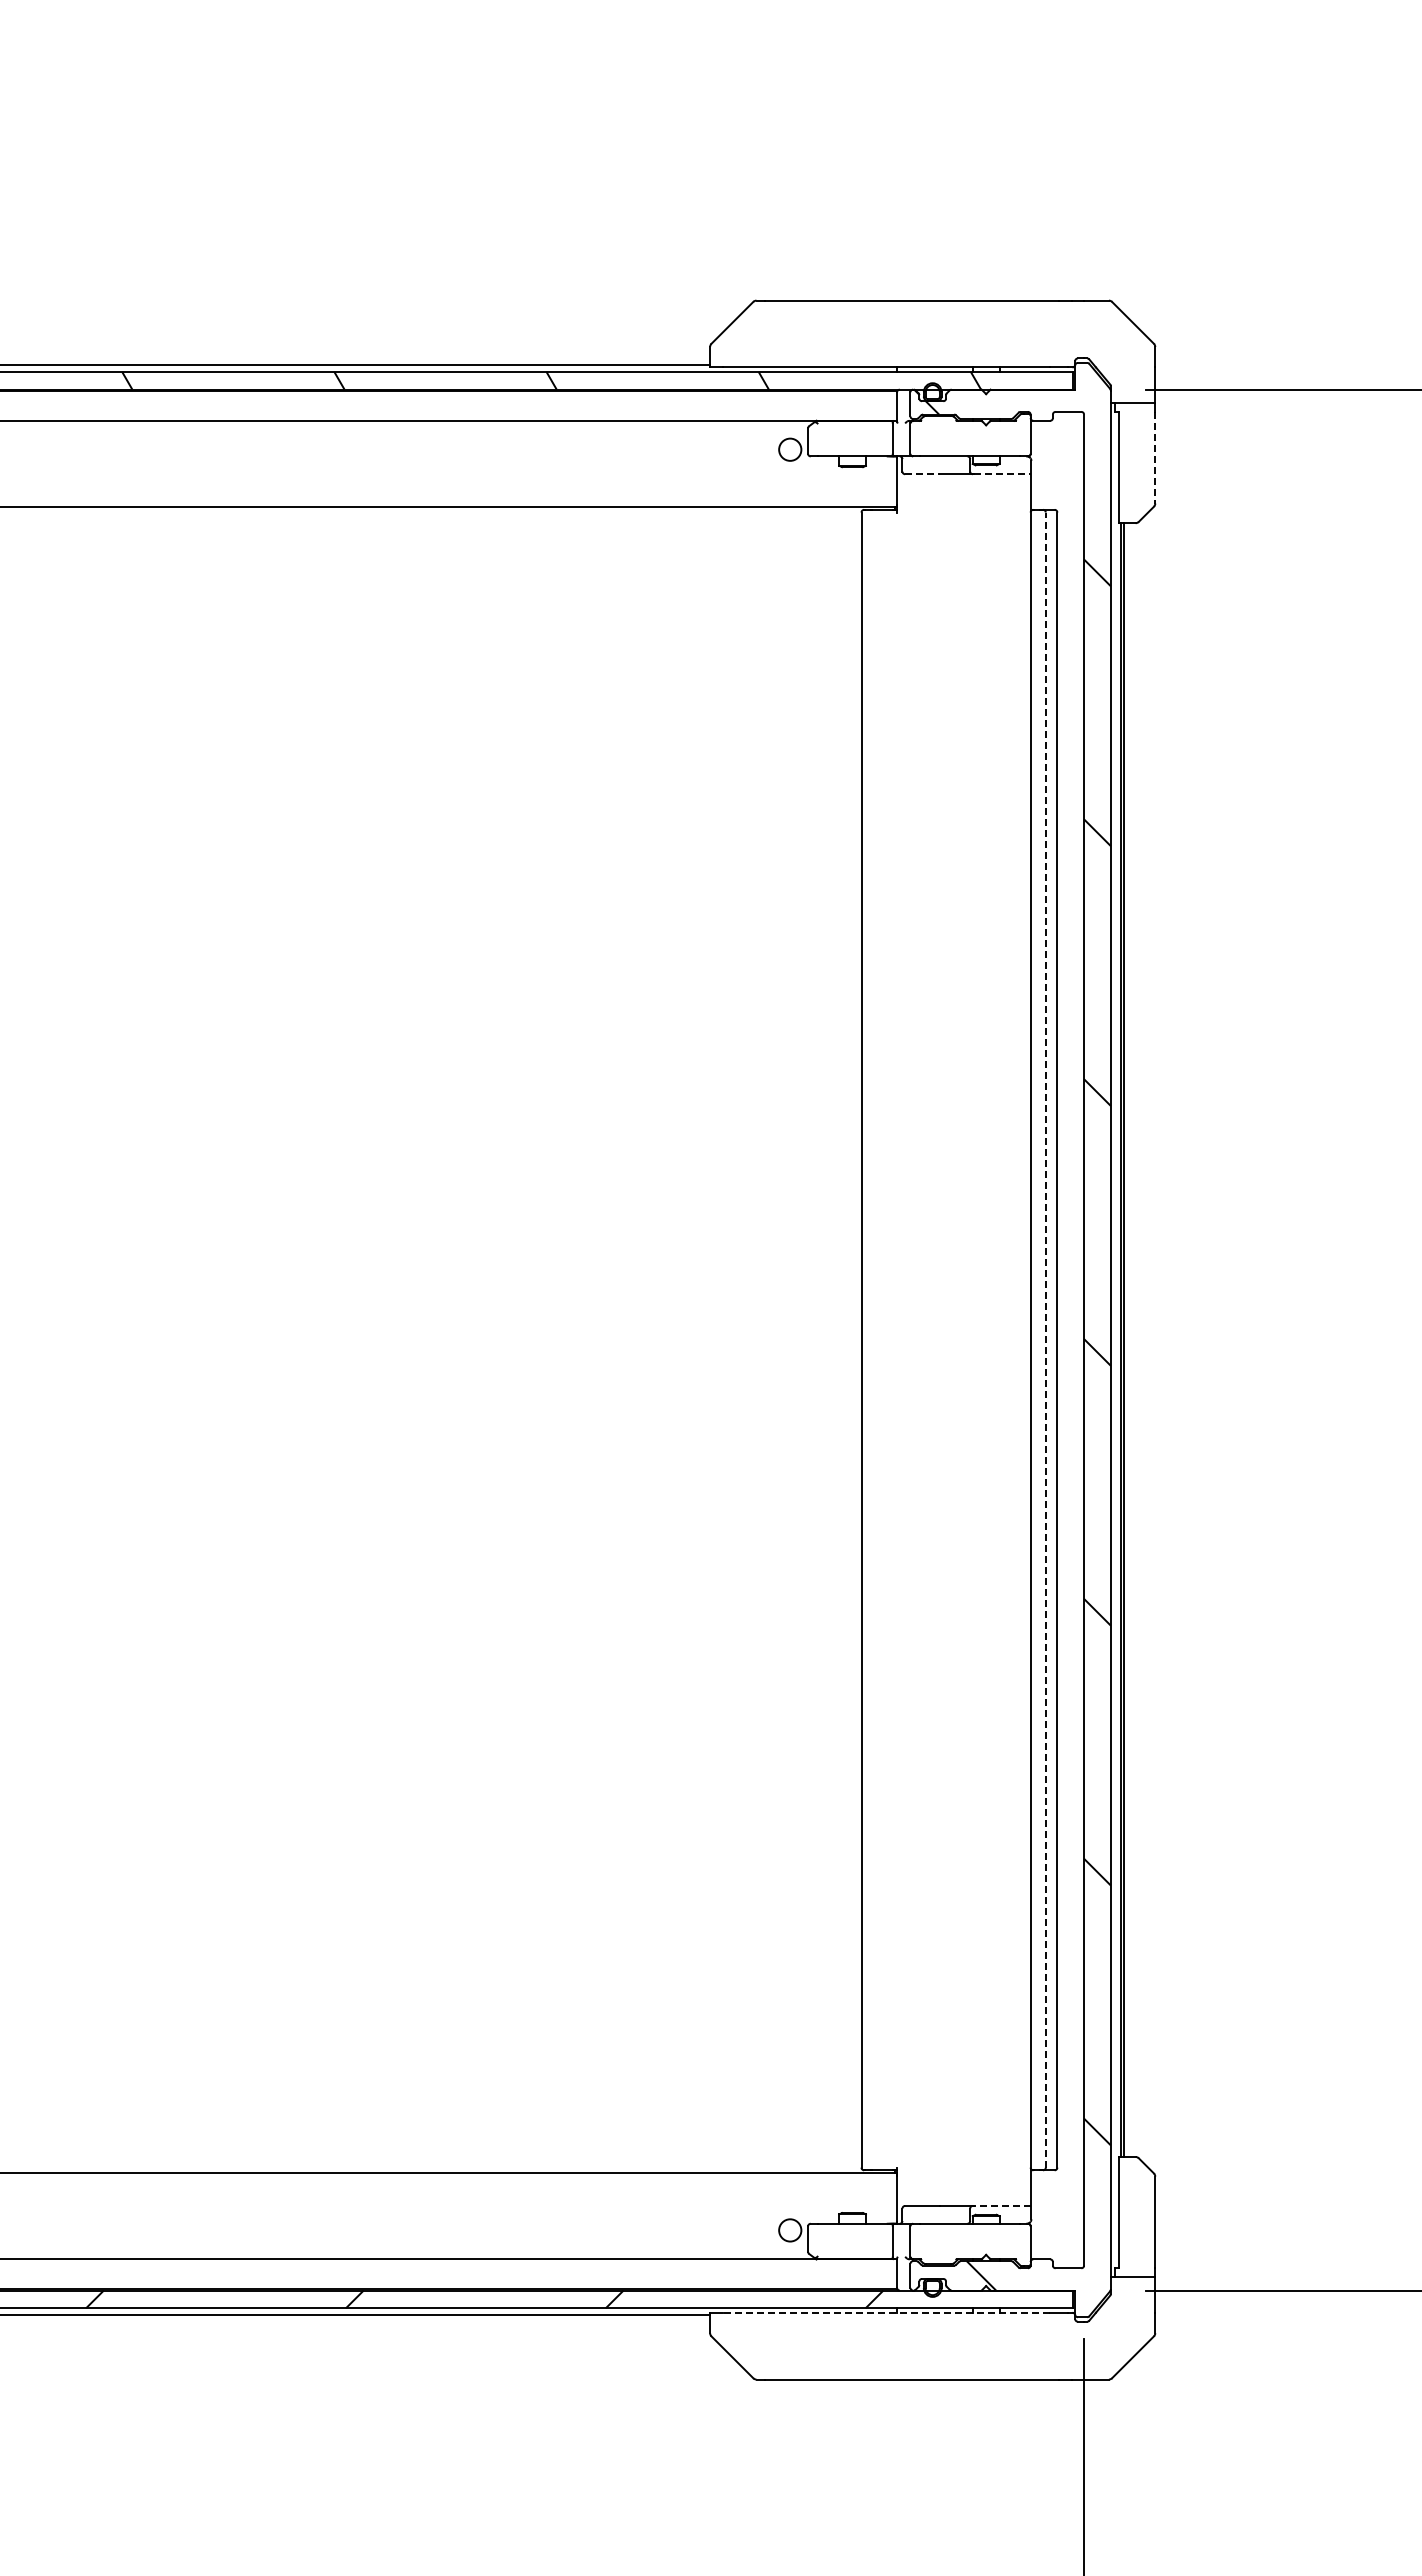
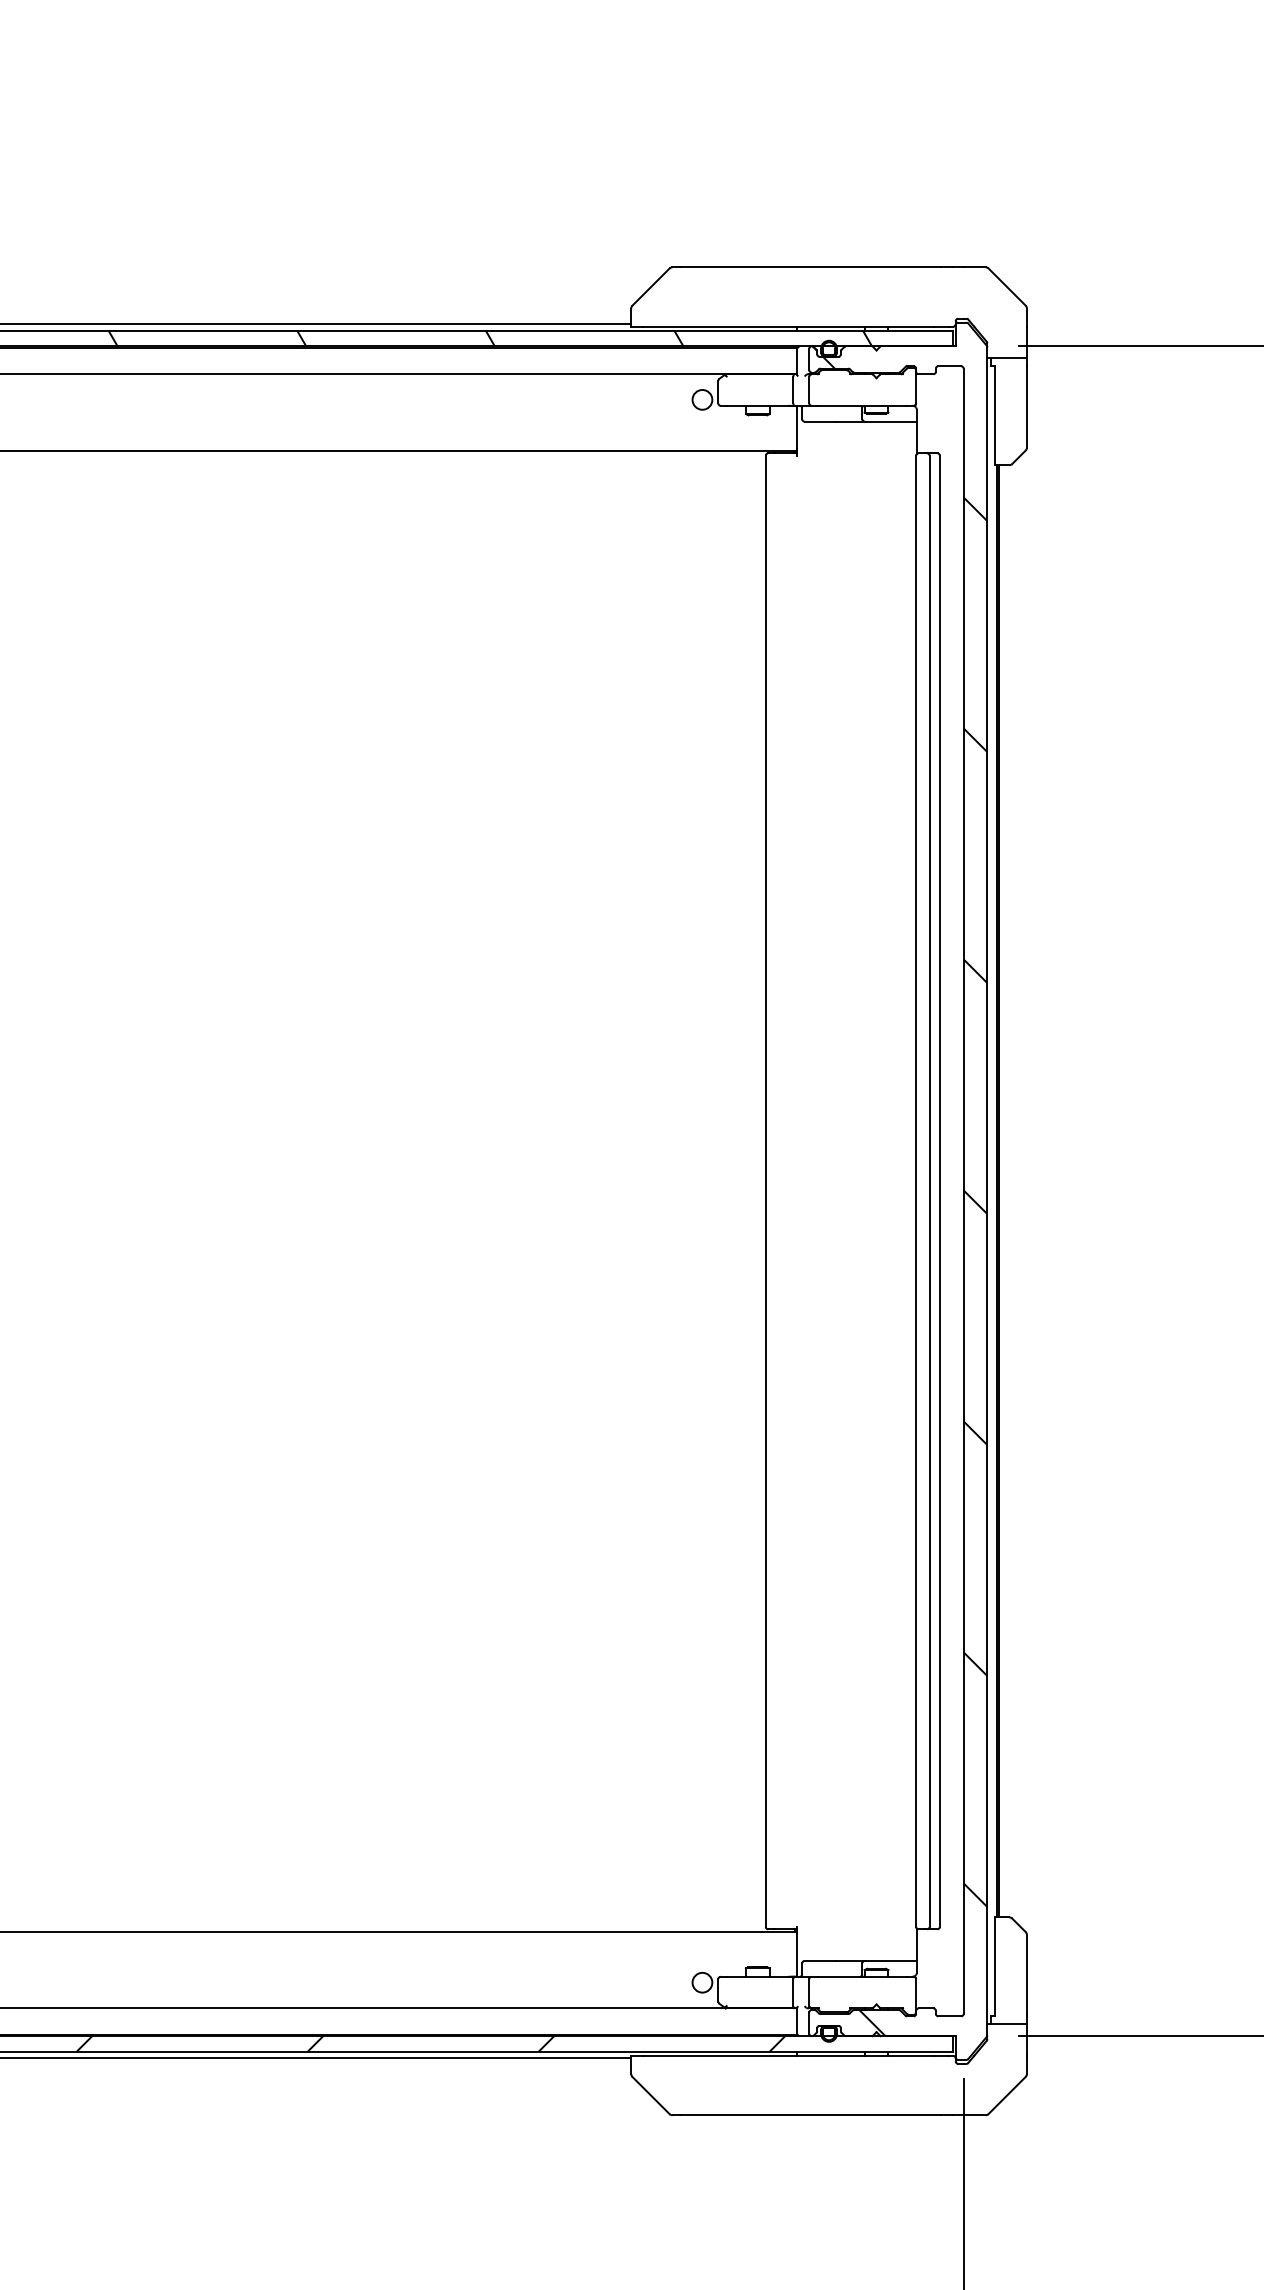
line: (1155, 457) -> (1027, 406), dashed -> solid
line: (923, 474) -> (820, 421), dashed -> solid
line: (1002, 474) -> (891, 421), dashed -> solid
line: (1045, 1340) -> (929, 1191), dashed -> solid
line: (1002, 2205) -> (891, 1960), dashed -> solid
line: (886, 2312) -> (788, 2055), dashed -> solid

